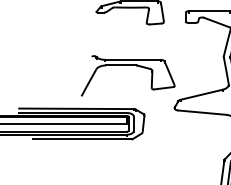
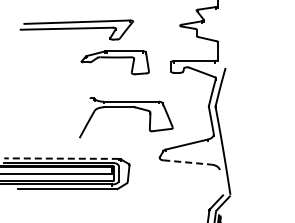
part: (128, 65) -> (126, 107), moved
line: (76, 108) -> (61, 158), solid -> dashed
line: (202, 112) -> (187, 162), solid -> dashed

